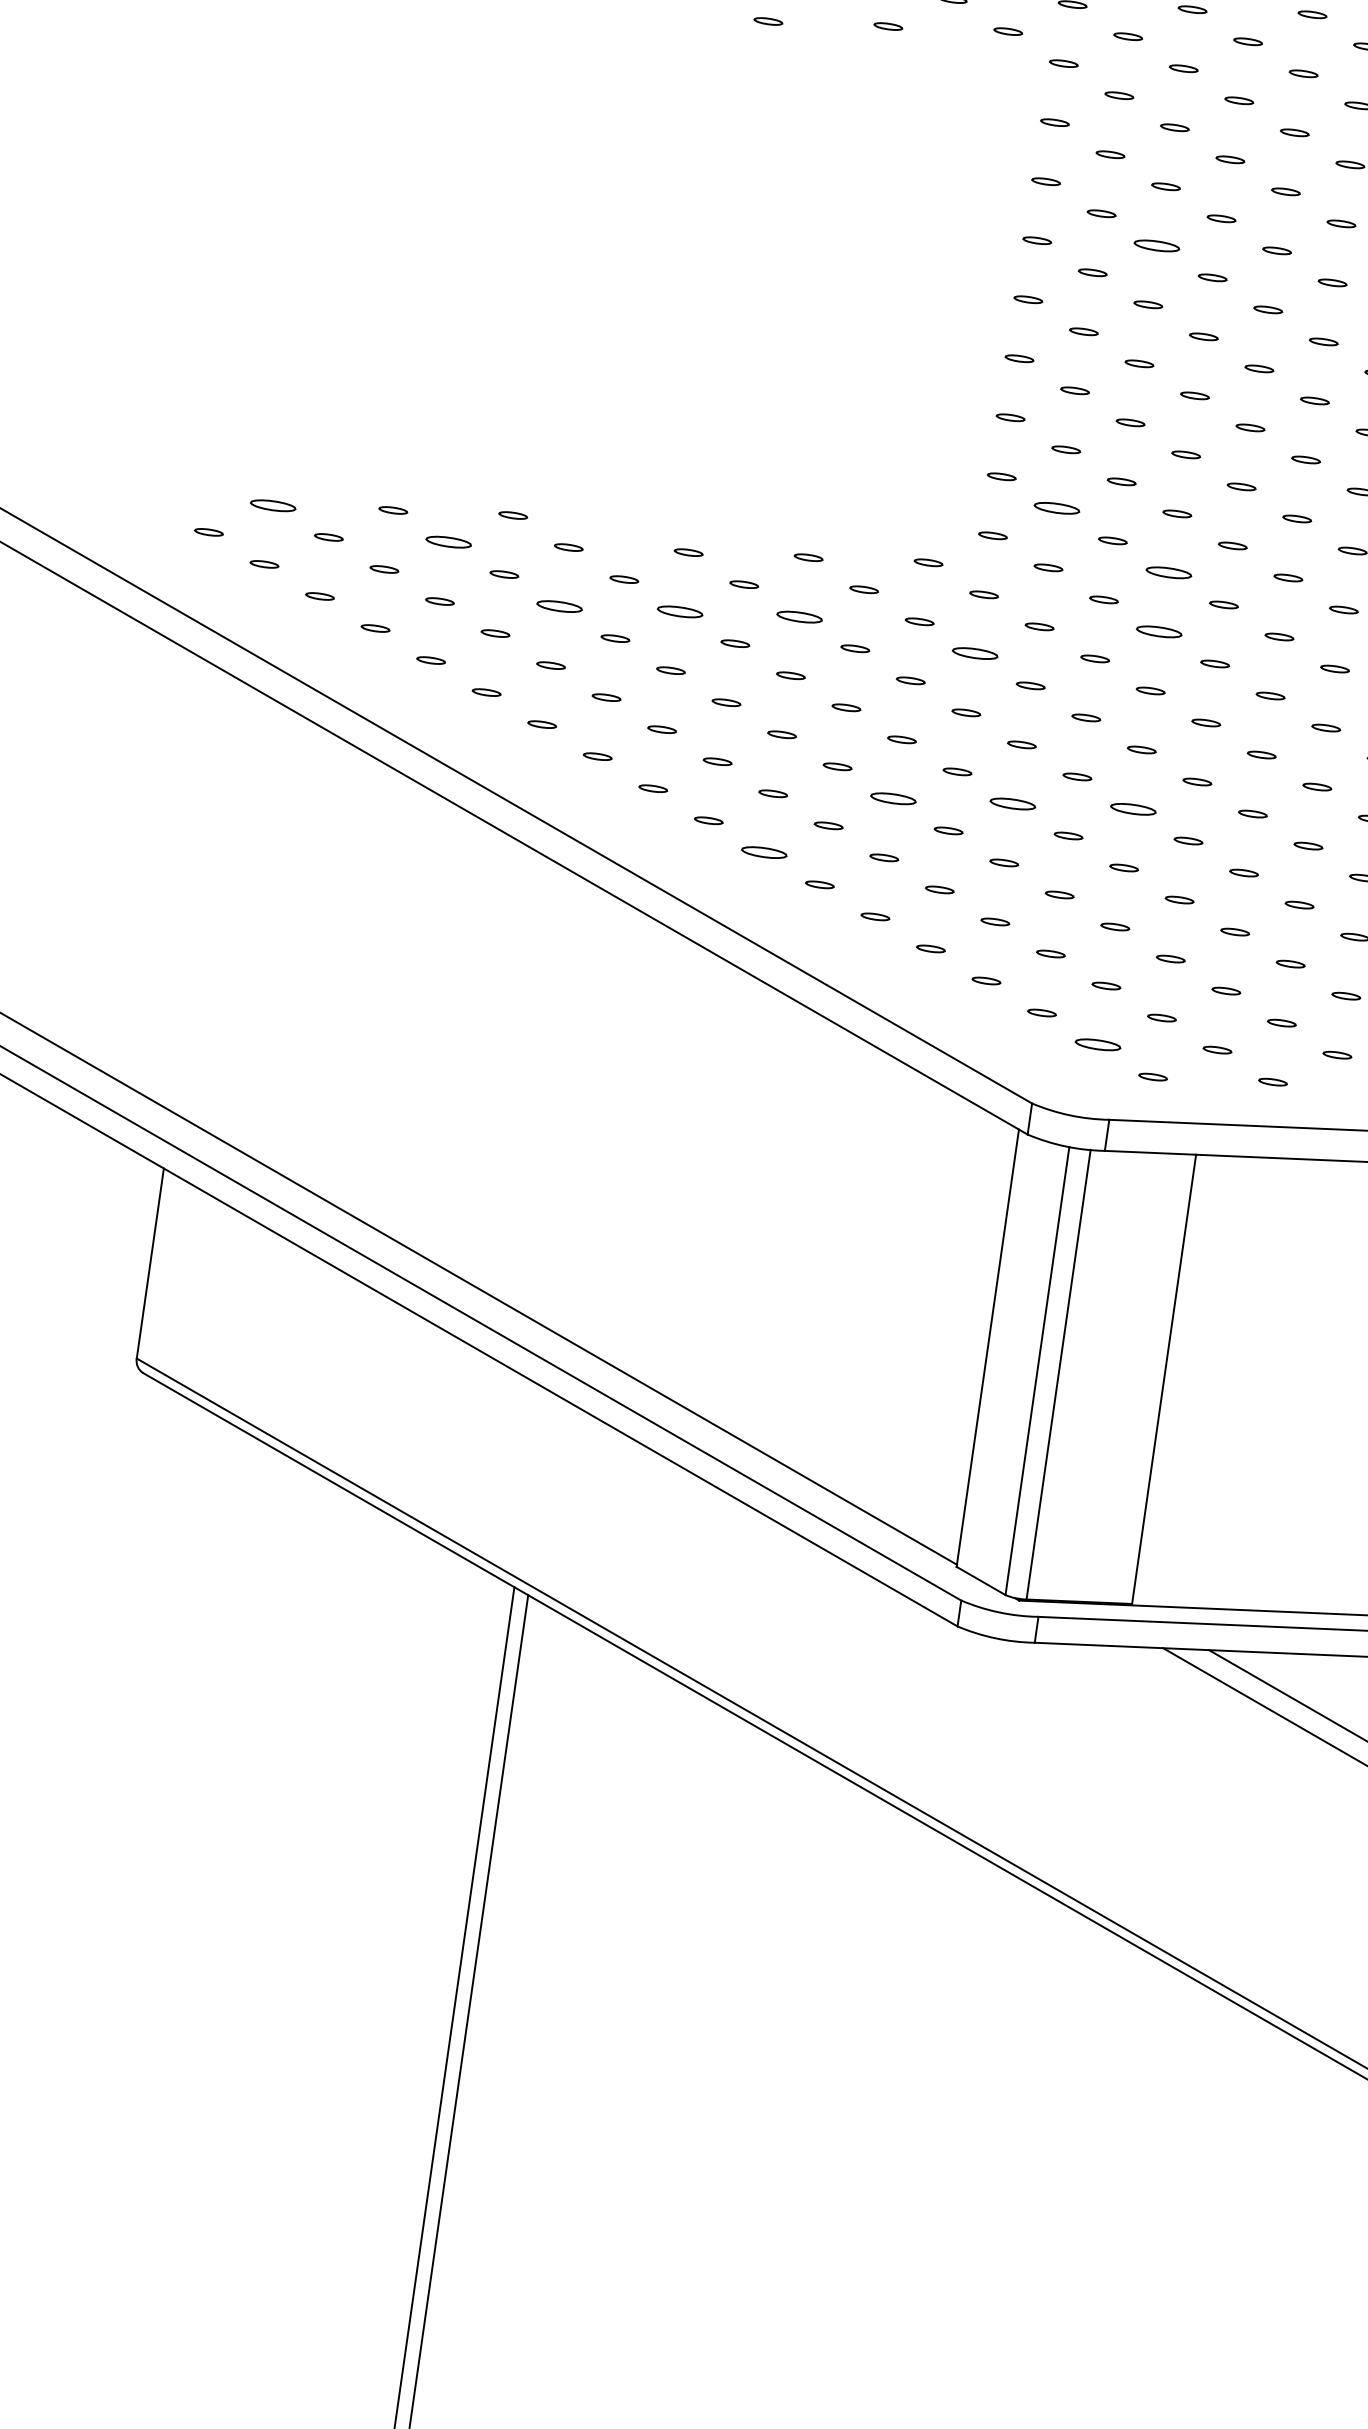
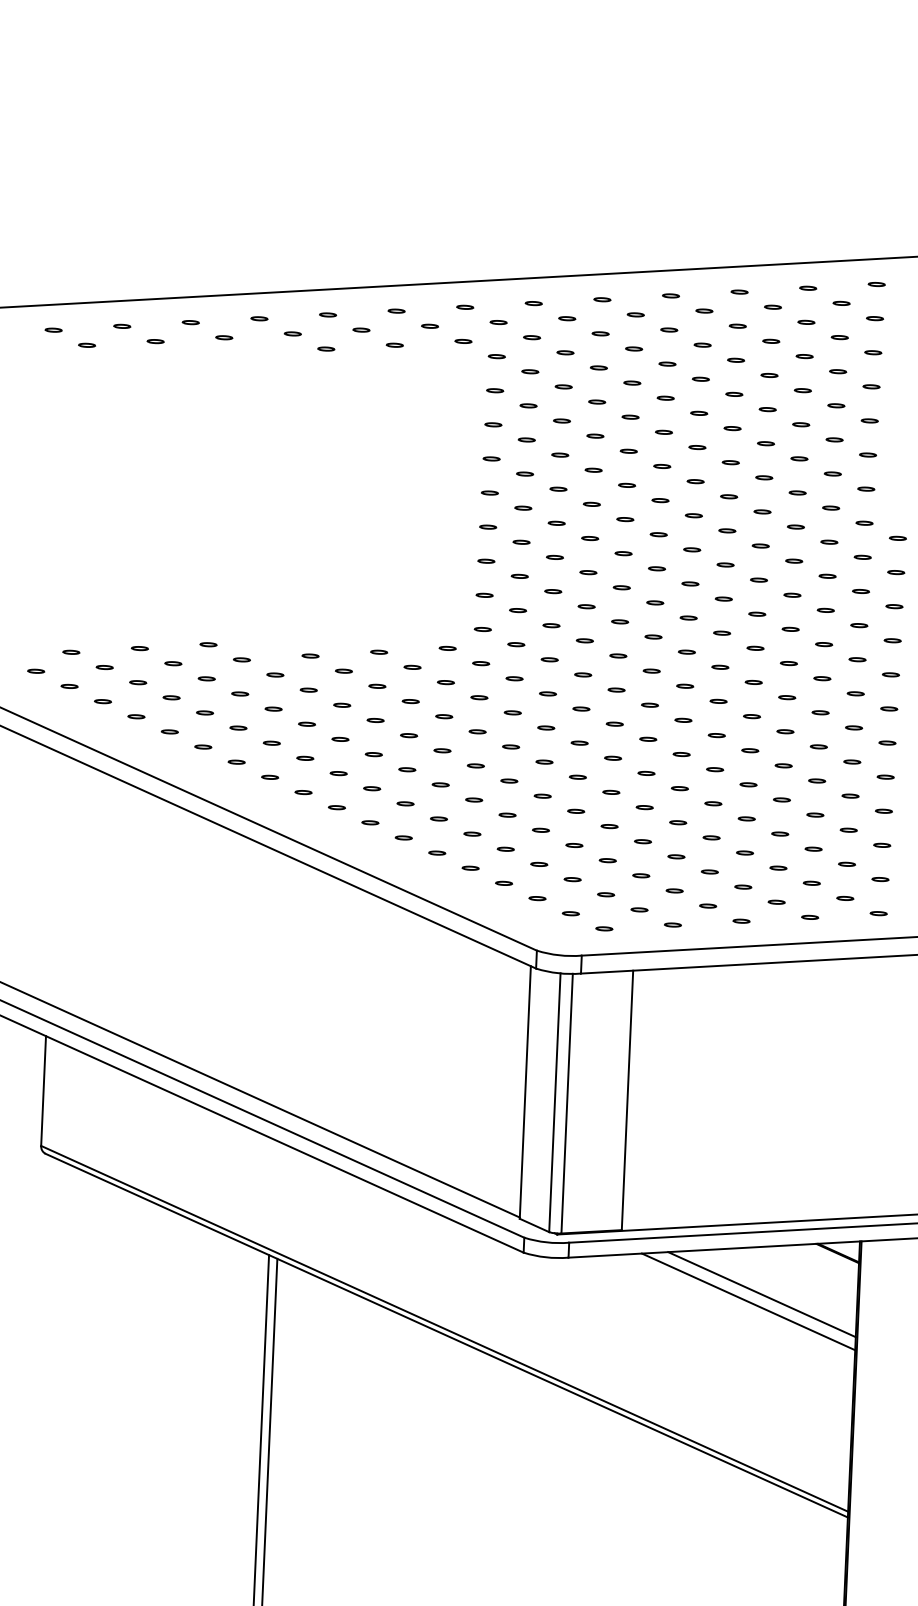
part: (1157, 244) -> (560, 454), size x0.62
part: (273, 503) -> (71, 651), size x0.62
part: (1058, 508) -> (518, 610), size x0.62
part: (449, 542) -> (173, 663), size x0.62
part: (1167, 572) -> (584, 640), size x0.62
part: (560, 605) -> (240, 693), size x0.62
part: (679, 610) -> (308, 689), size x0.62
part: (800, 615) -> (377, 685), size x0.62
part: (1160, 631) -> (583, 674), size x0.62
part: (975, 653) -> (479, 697), size x0.62
part: (892, 798) -> (440, 784), size x0.62
part: (1013, 802) -> (509, 780), size x0.62
part: (1132, 807) -> (577, 776), size x0.62
part: (764, 852) -> (370, 822), size x0.62
part: (1096, 1044) -> (570, 913), size x0.62

